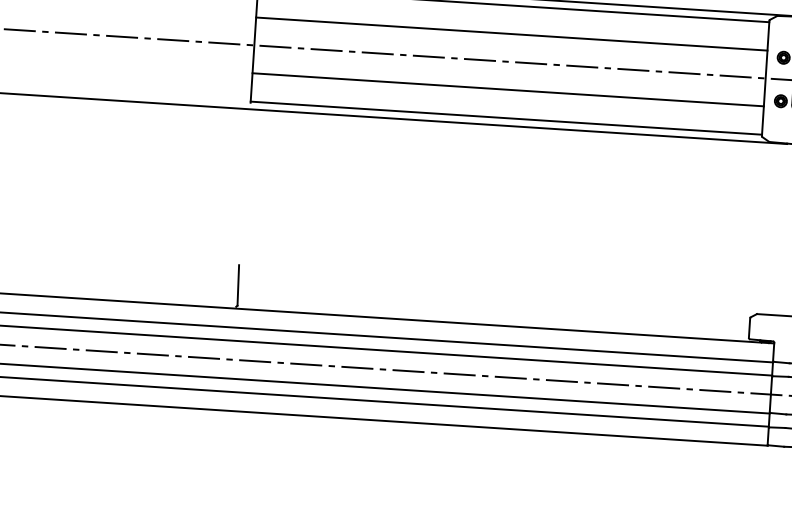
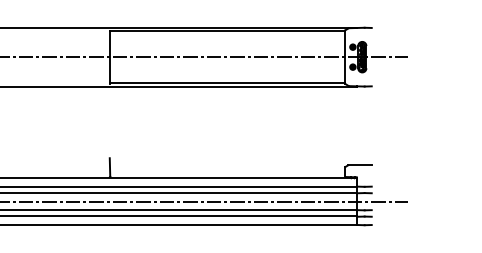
line: (511, 34) -> (227, 44), removed
line: (507, 88) -> (227, 69), removed

